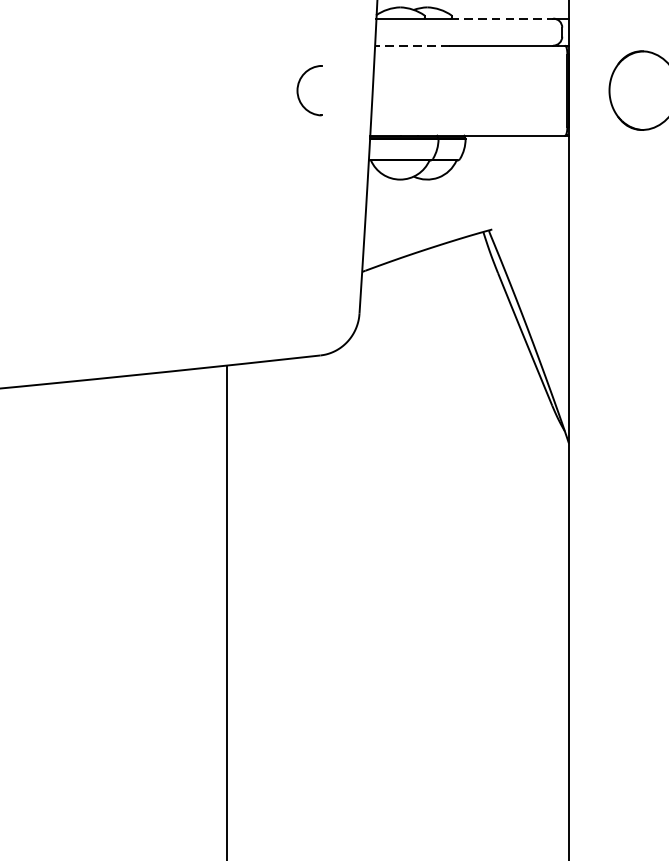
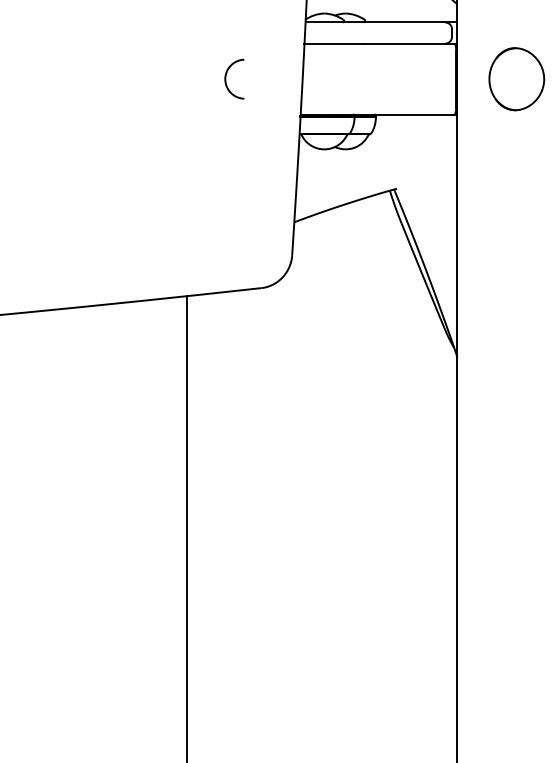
line: (501, 18) -> (404, 22), dashed -> solid
line: (411, 45) -> (333, 43), dashed -> solid
part: (299, 89) -> (226, 78), moved

